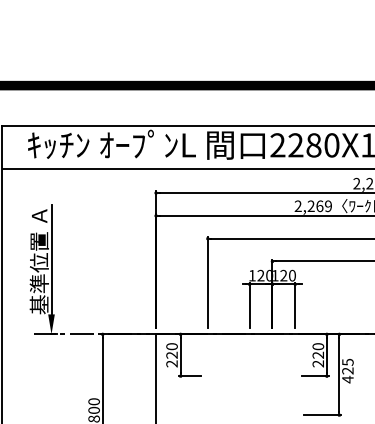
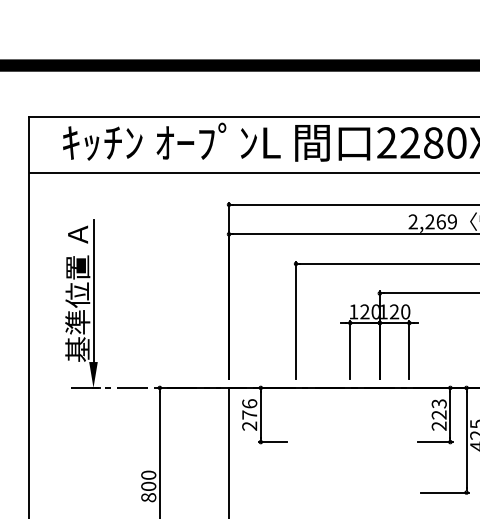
text: (317, 346) -> (438, 403), 220 -> 223
text: (171, 350) -> (248, 408), 220 -> 276

